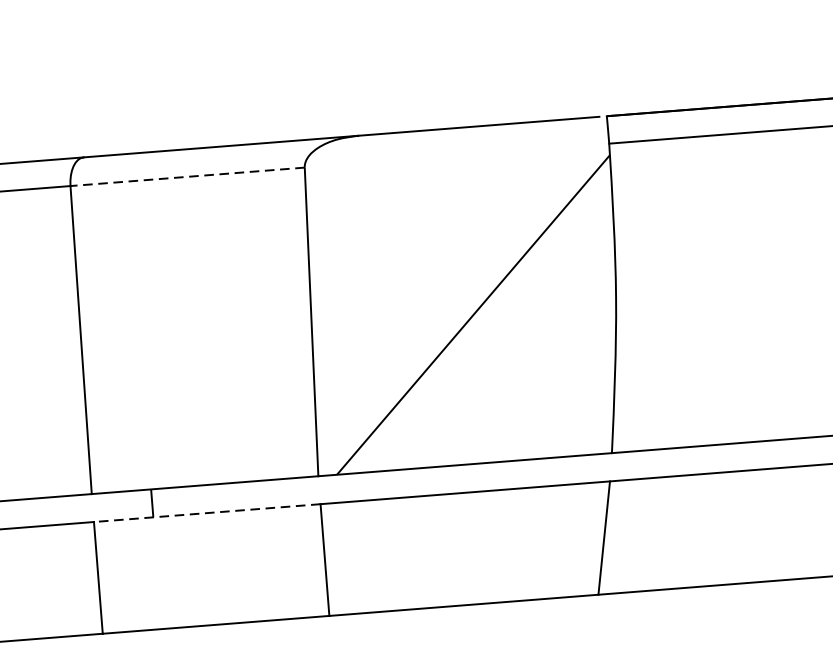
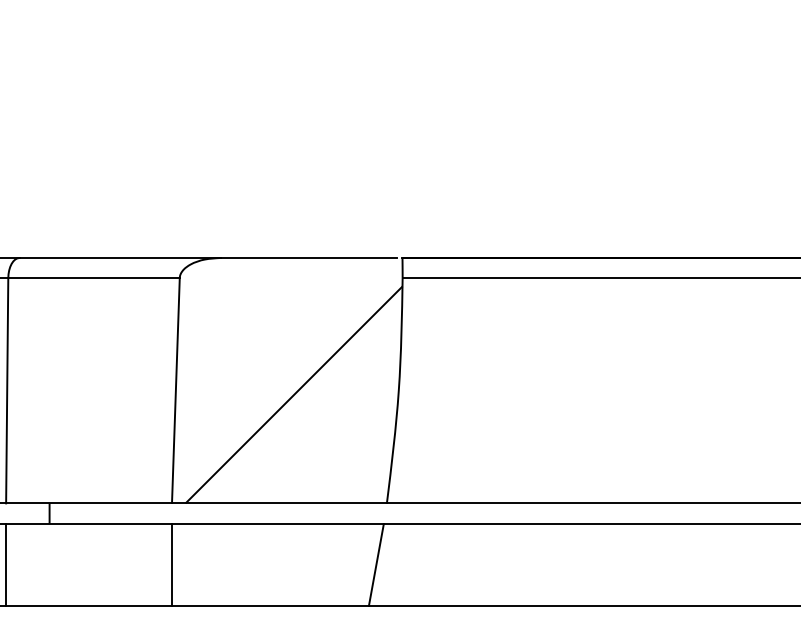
line: (188, 177) -> (94, 278), dashed -> solid
line: (207, 512) -> (89, 523), dashed -> solid

